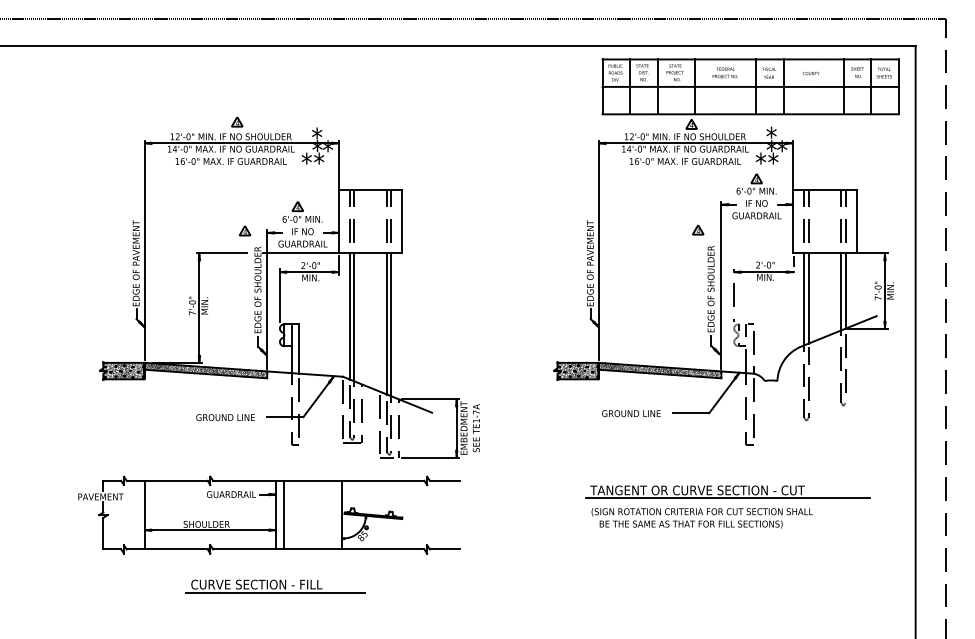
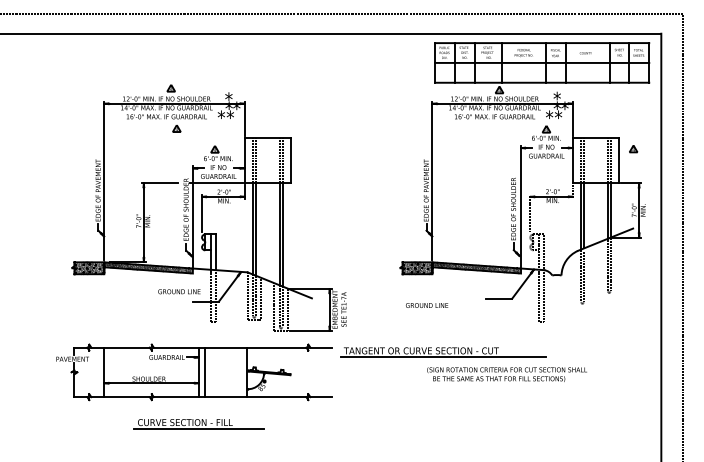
part: (698, 229) -> (633, 148), moved
part: (245, 230) -> (177, 128), moved
text: (631, 413) -> (427, 305), moved
text: (225, 417) -> (179, 291), moved
part: (727, 491) -> (443, 351), moved

